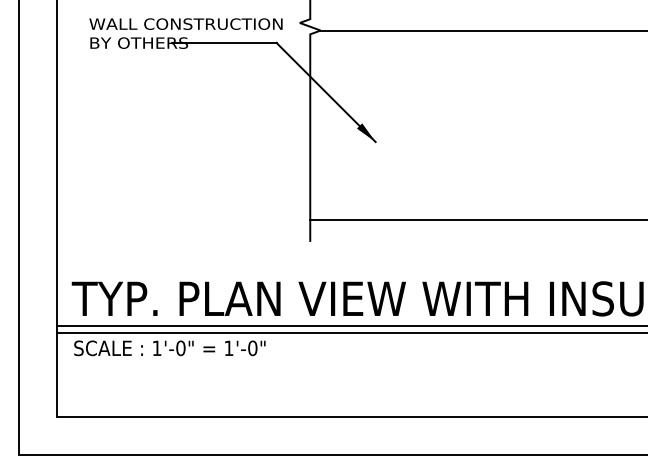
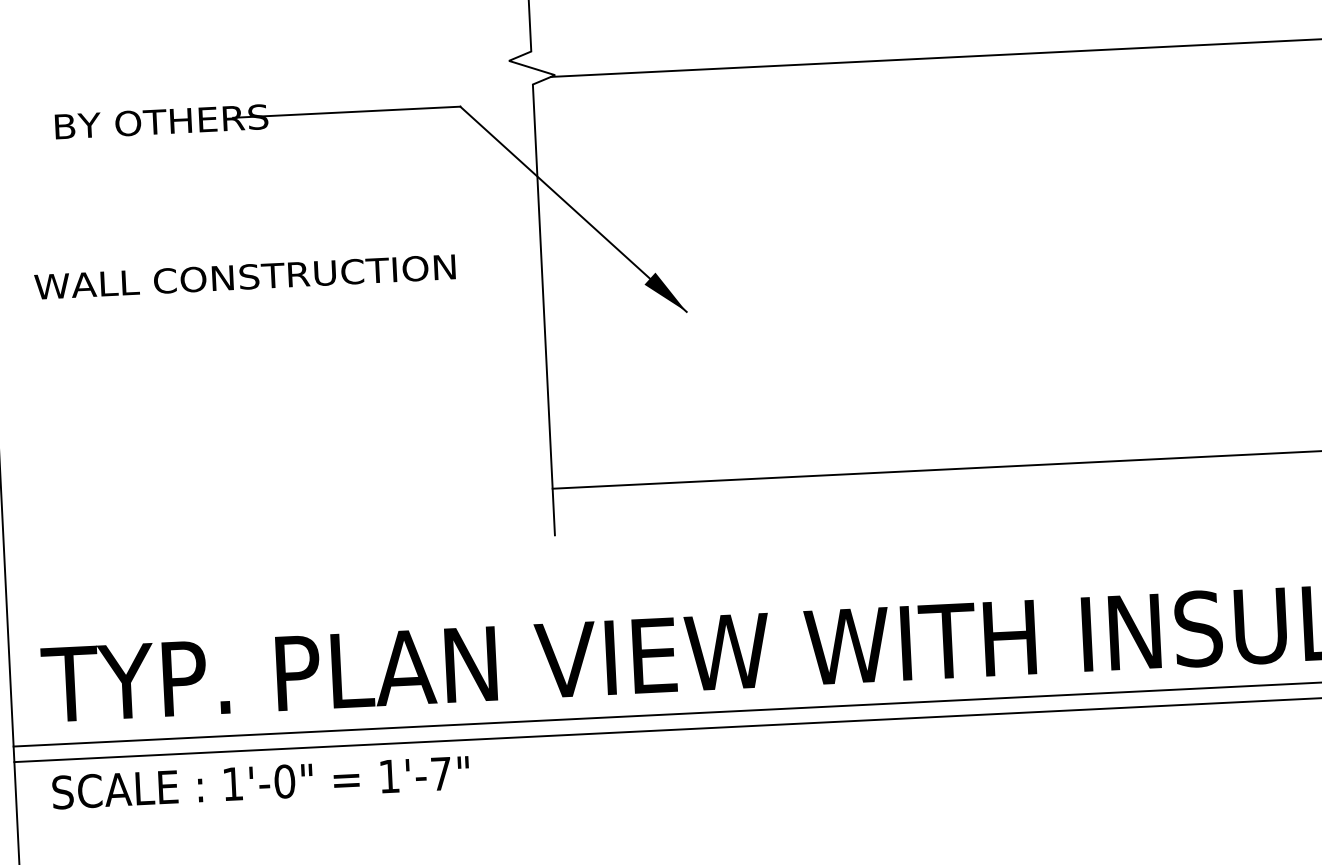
text: (185, 23) -> (243, 275), moved
text: (252, 348) -> (440, 774), 1'-0" -> 1'-7"

